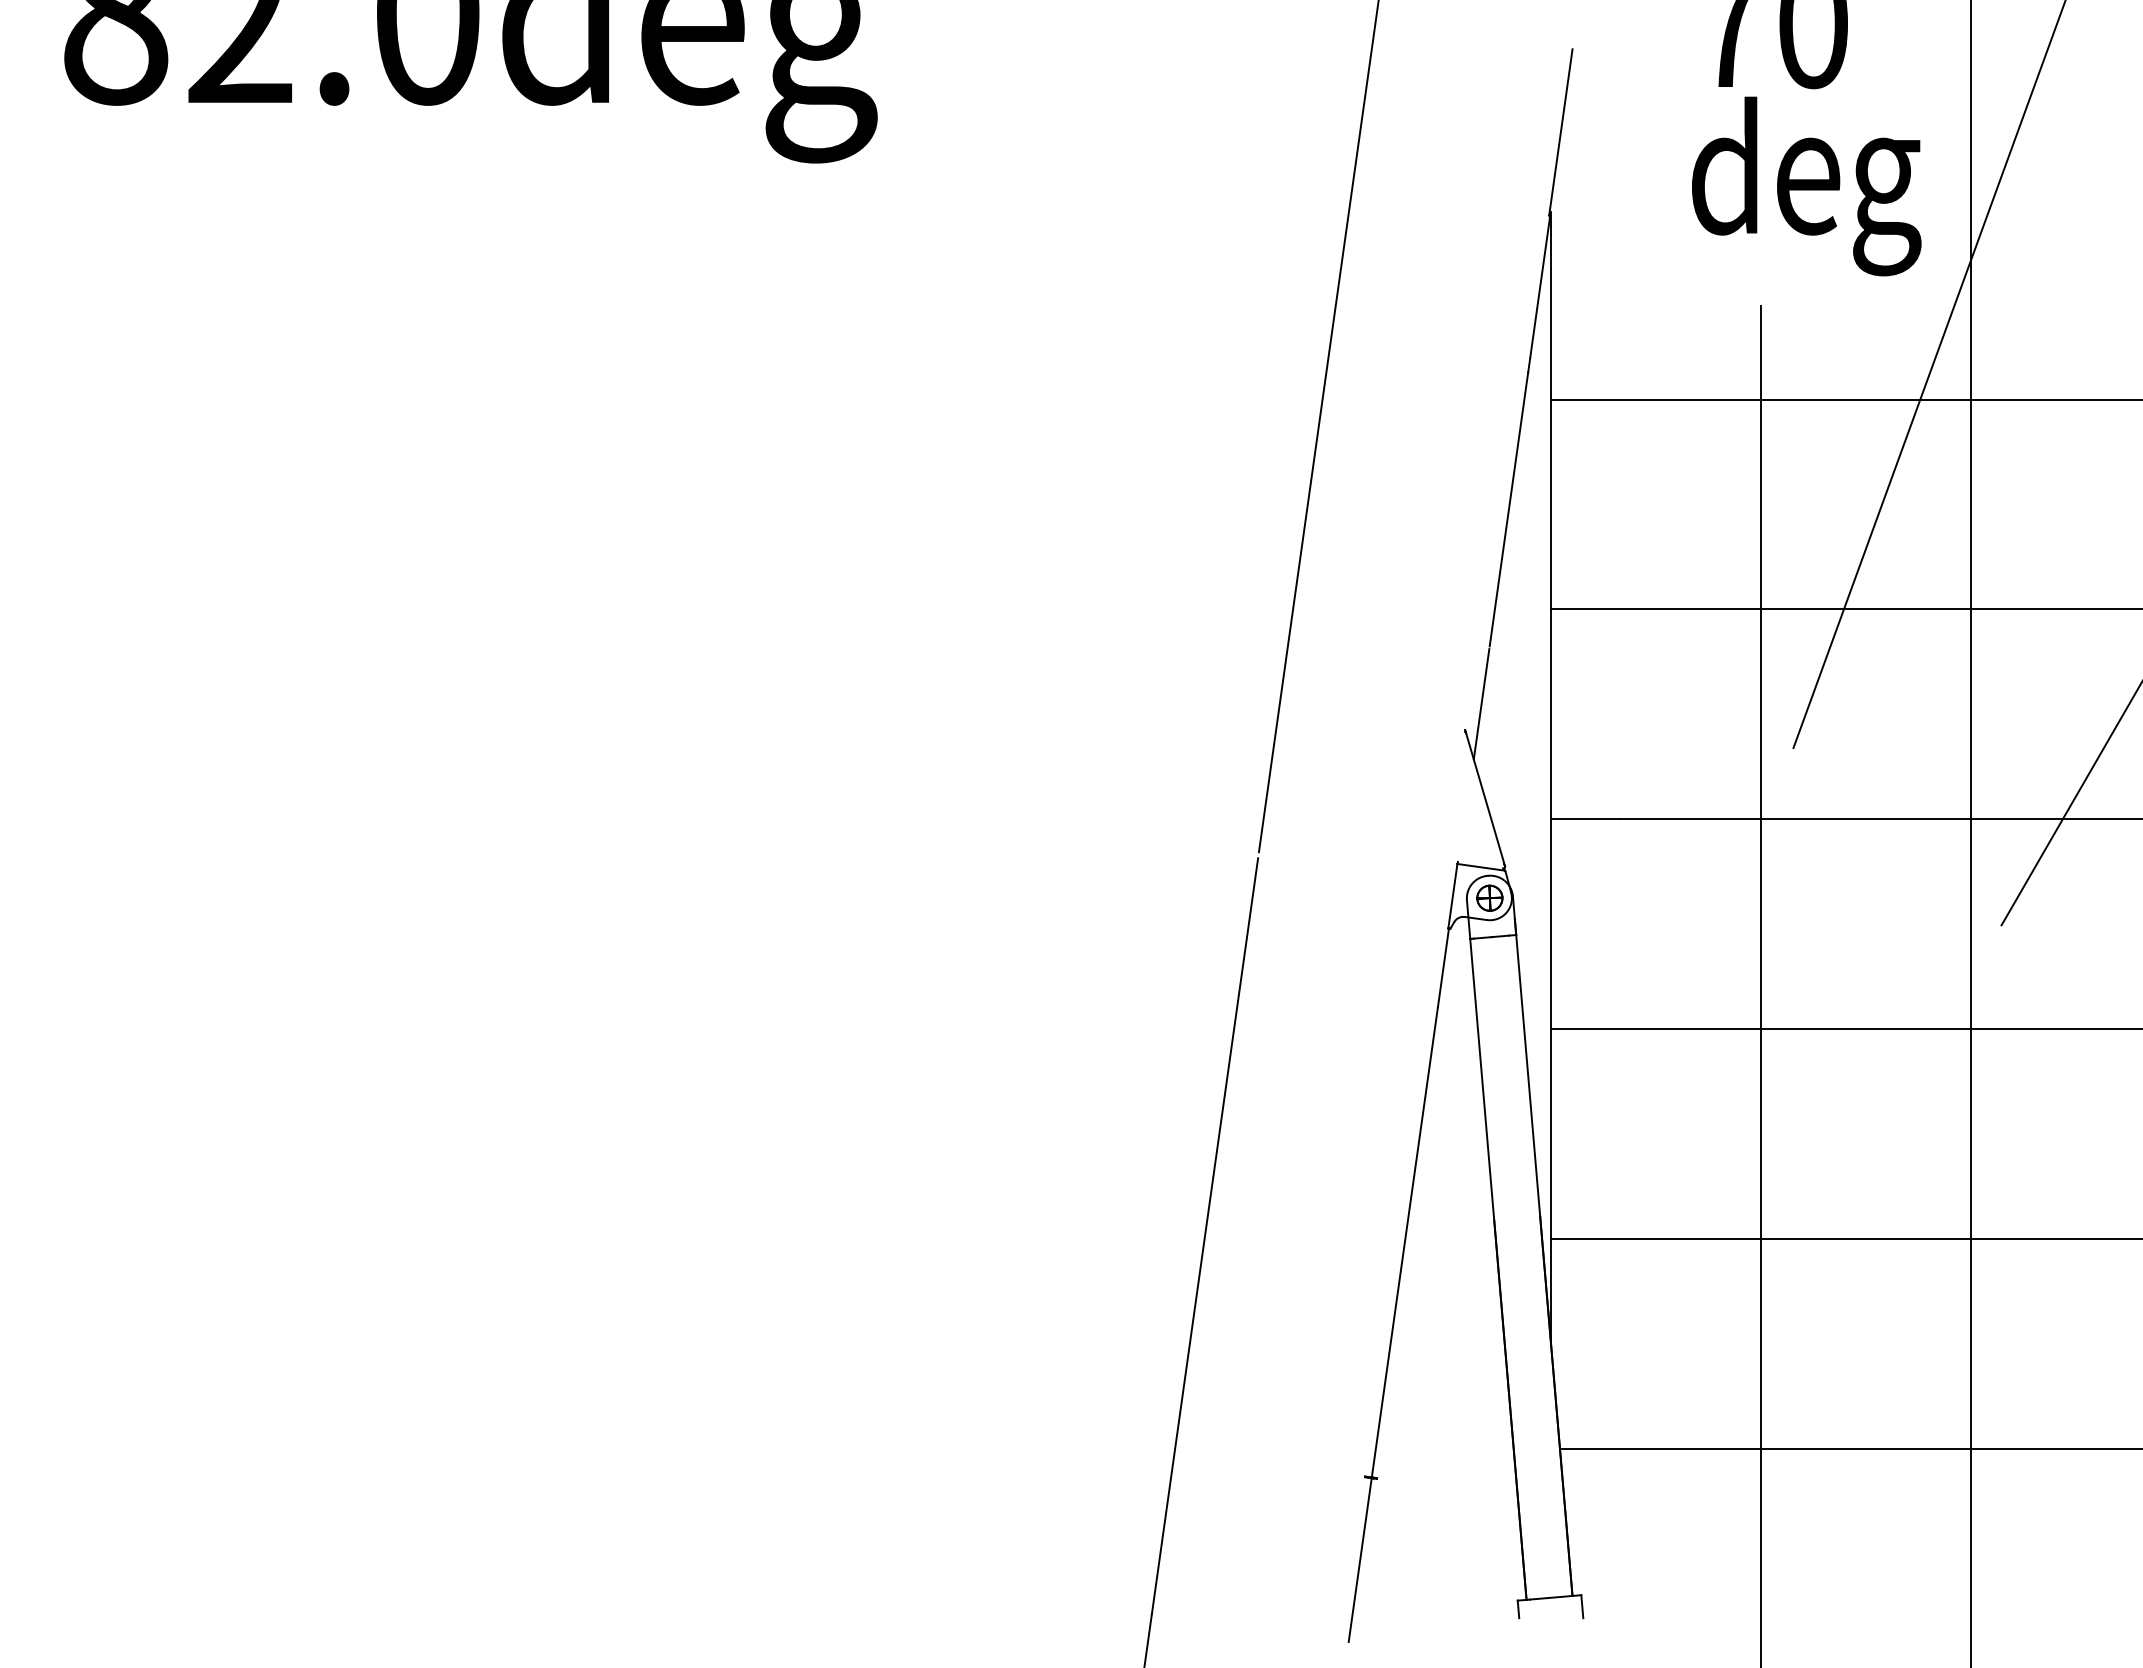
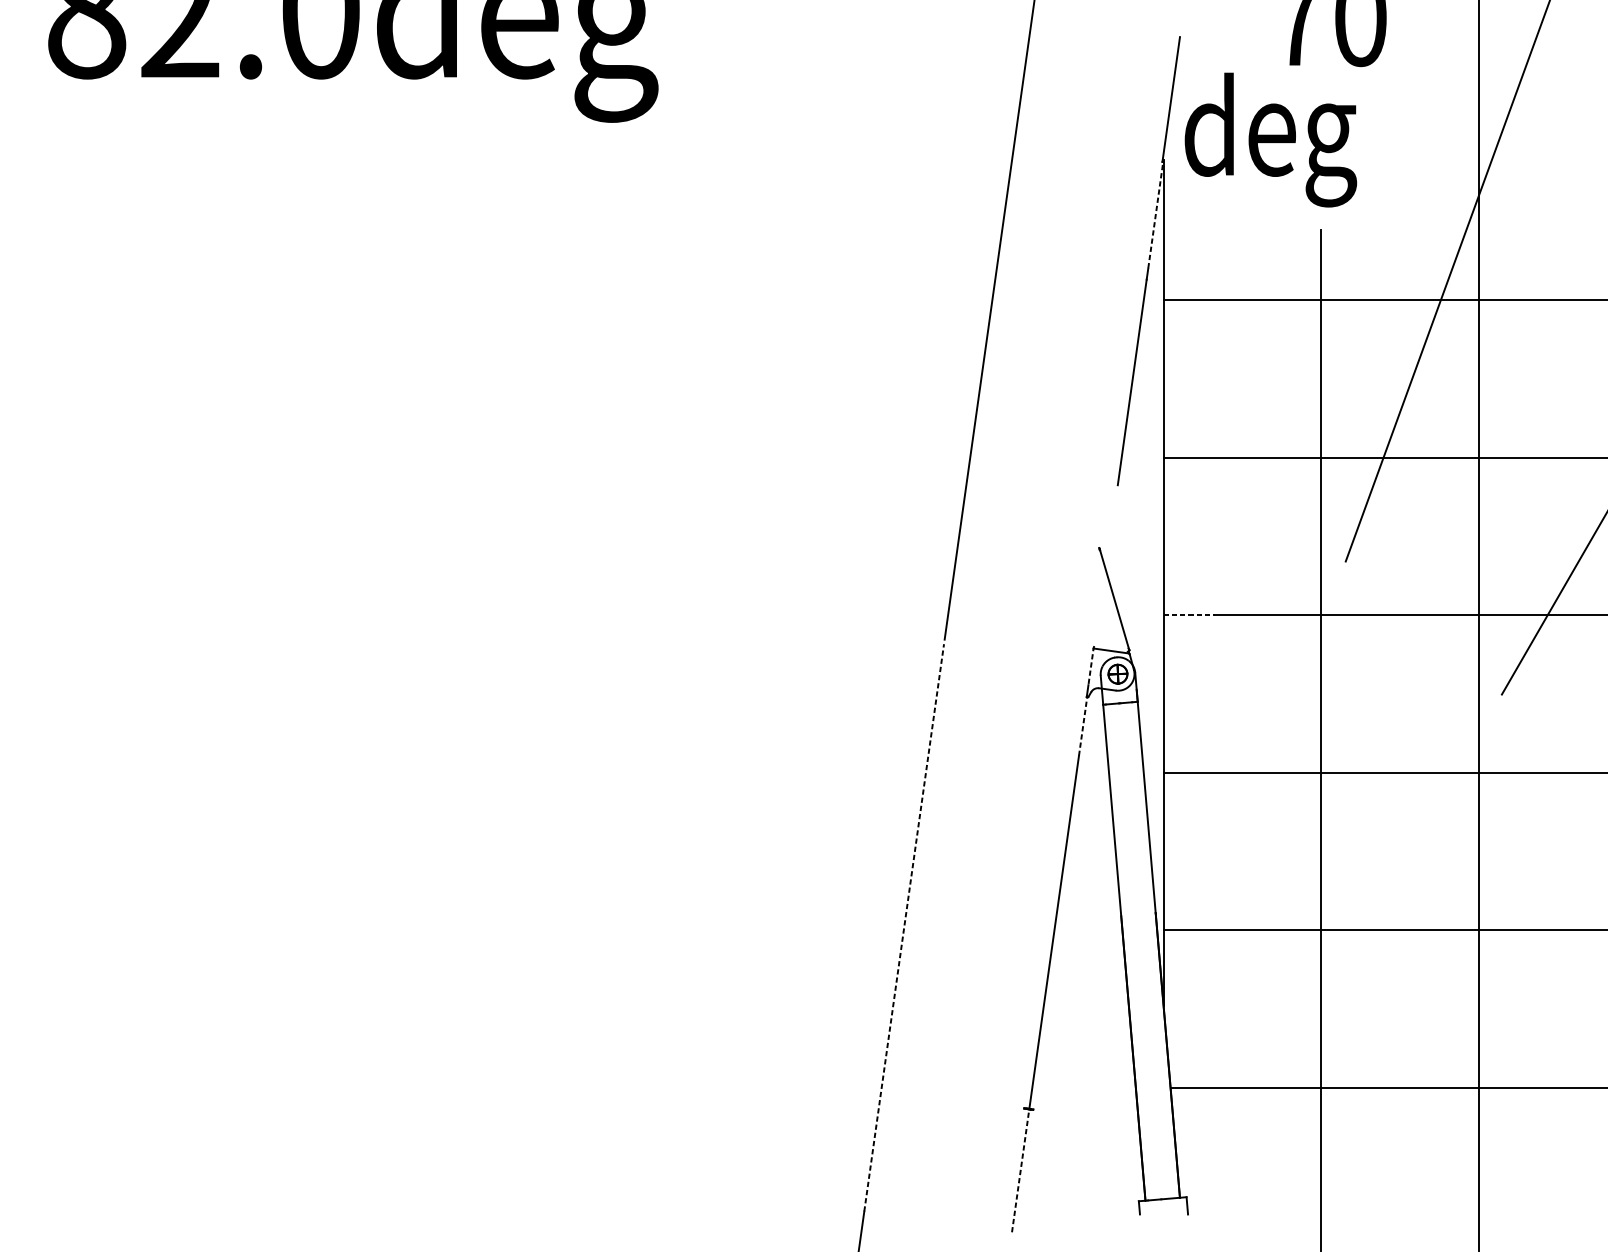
text: (1806, 186) -> (1270, 140), moved
line: (1540, 285) -> (1155, 214), solid -> dashed
line: (1481, 704) -> (1111, 528), removed
line: (1585, 819) -> (1189, 615), solid -> dashed
line: (1454, 887) -> (1091, 666), solid -> dashed
line: (1443, 967) -> (1083, 726), solid -> dashed
line: (1204, 1236) -> (903, 928), solid -> dashed
line: (1360, 1560) -> (1020, 1171), solid -> dashed

